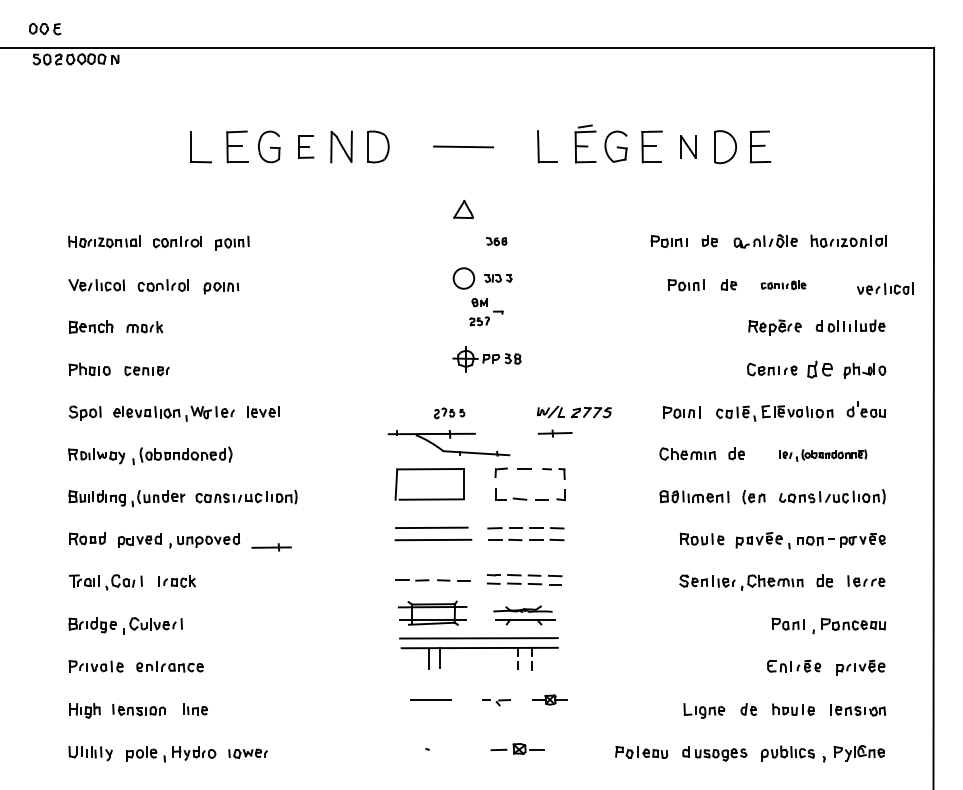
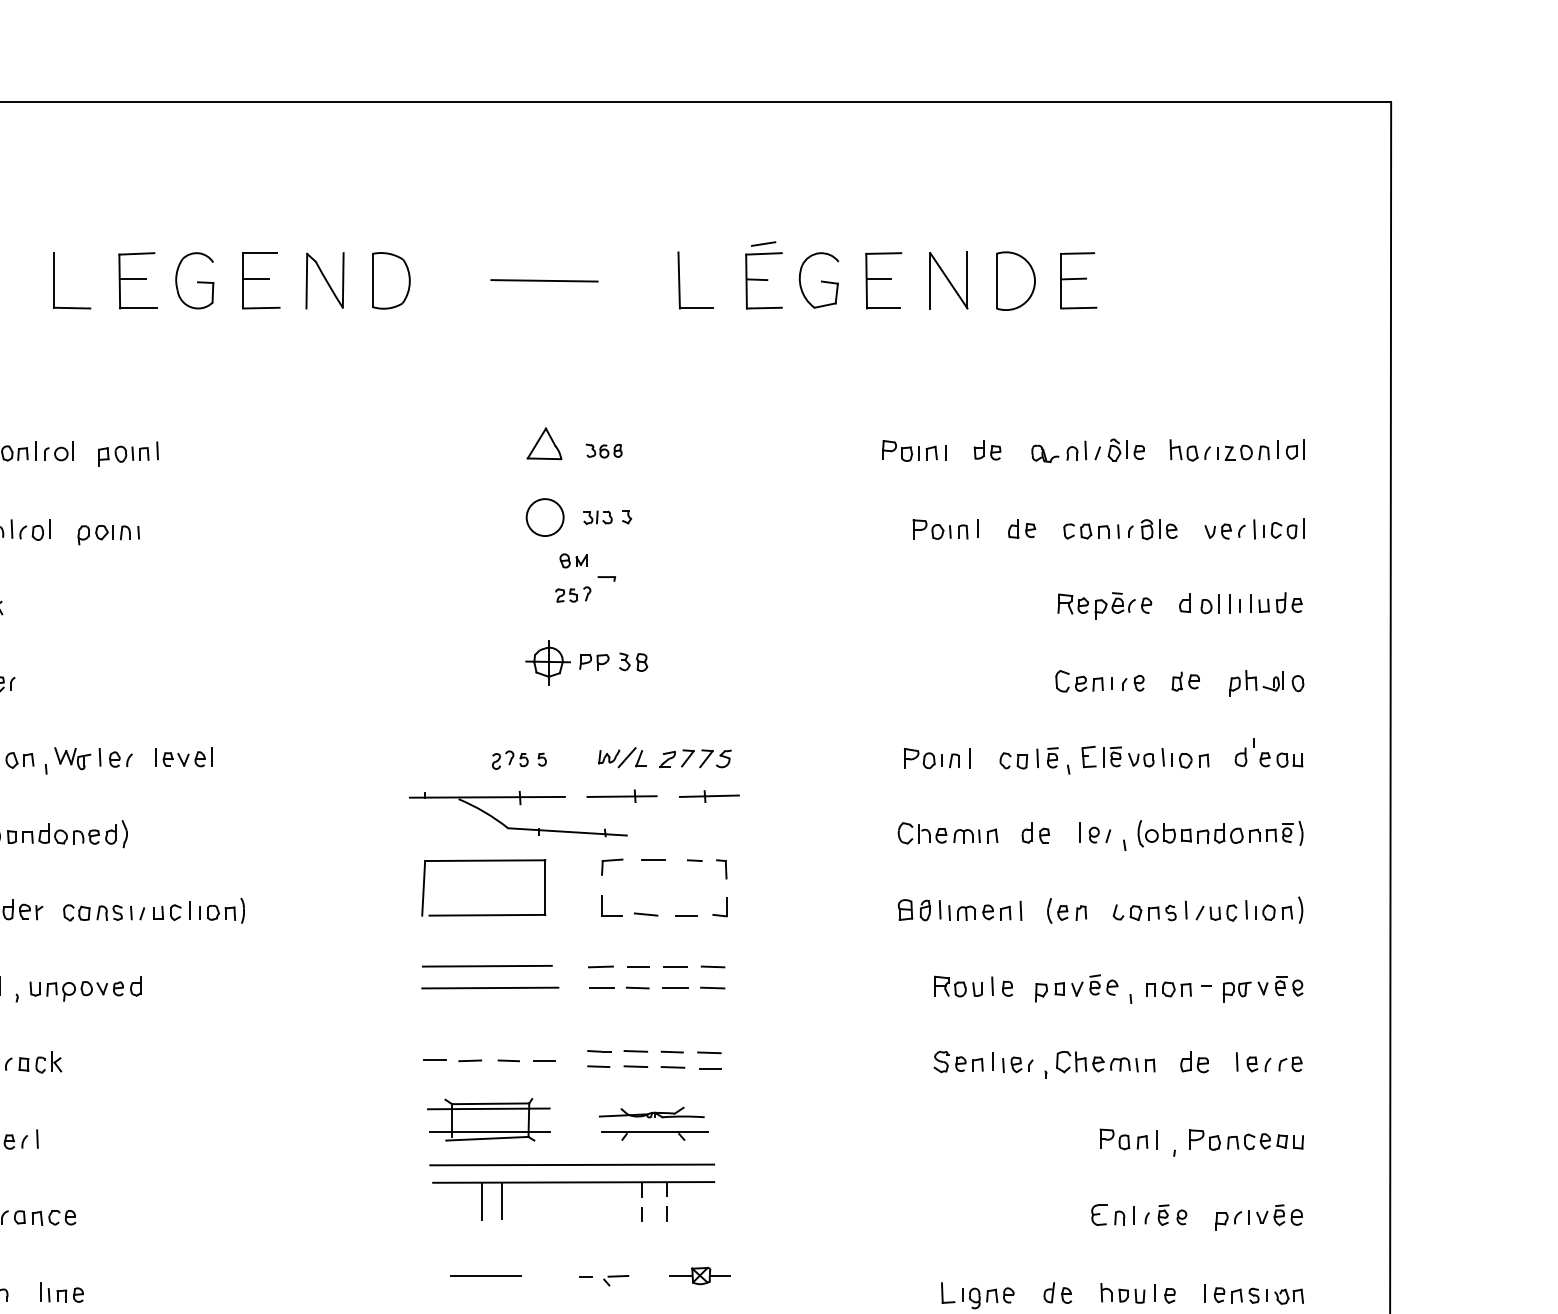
part: (688, 146) -> (949, 280), size x1.43
part: (306, 147) -> (261, 281), size x1.43
part: (463, 209) -> (544, 443), moved
part: (783, 285) -> (1120, 530), size x1.43
part: (885, 288) -> (1255, 528), moved
part: (819, 369) -> (1184, 681), size x0.62
part: (574, 411) -> (664, 756), moved
part: (822, 455) -> (1190, 835), size x1.43
part: (271, 547) -> (621, 796), moved

